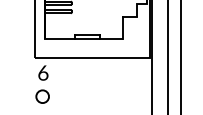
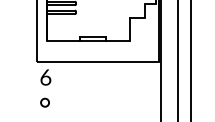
circle: (42, 96) -> (44, 102), size x0.6

